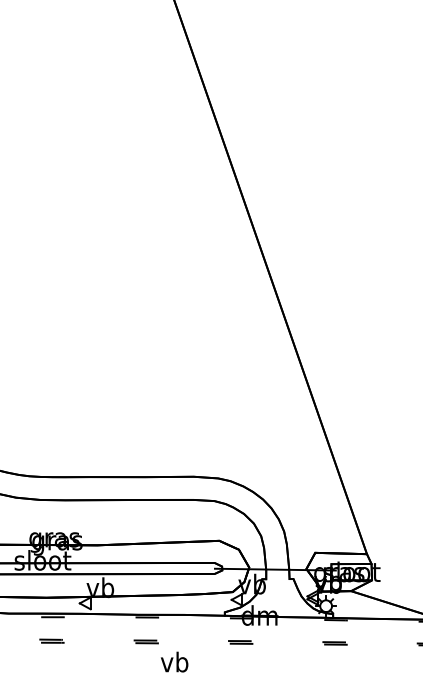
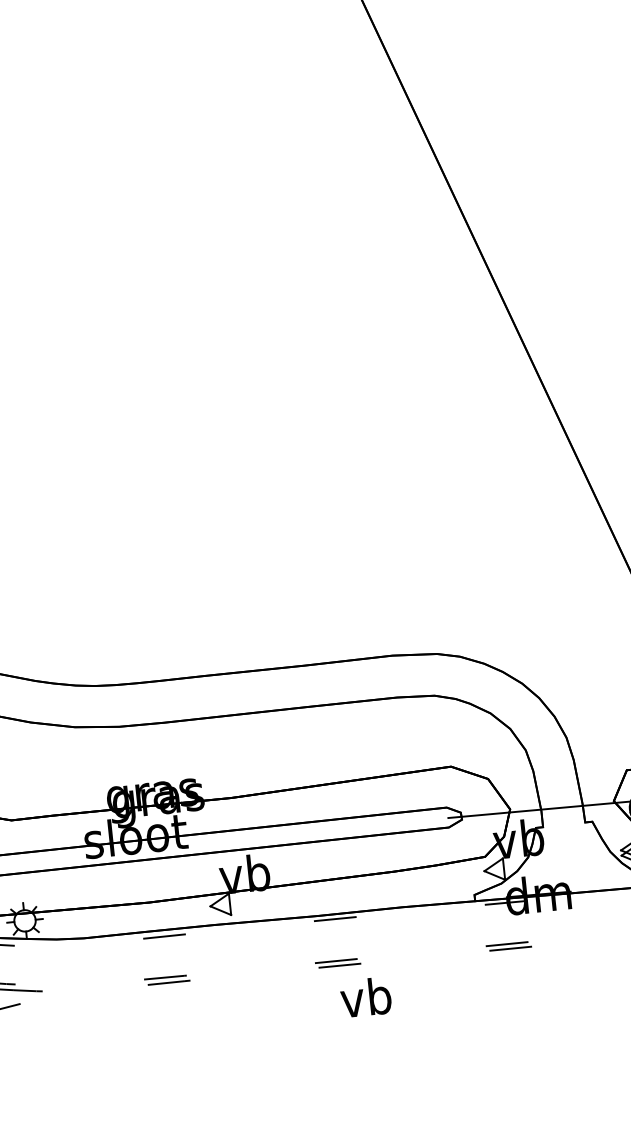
text: (174, 661) -> (365, 996), moved

